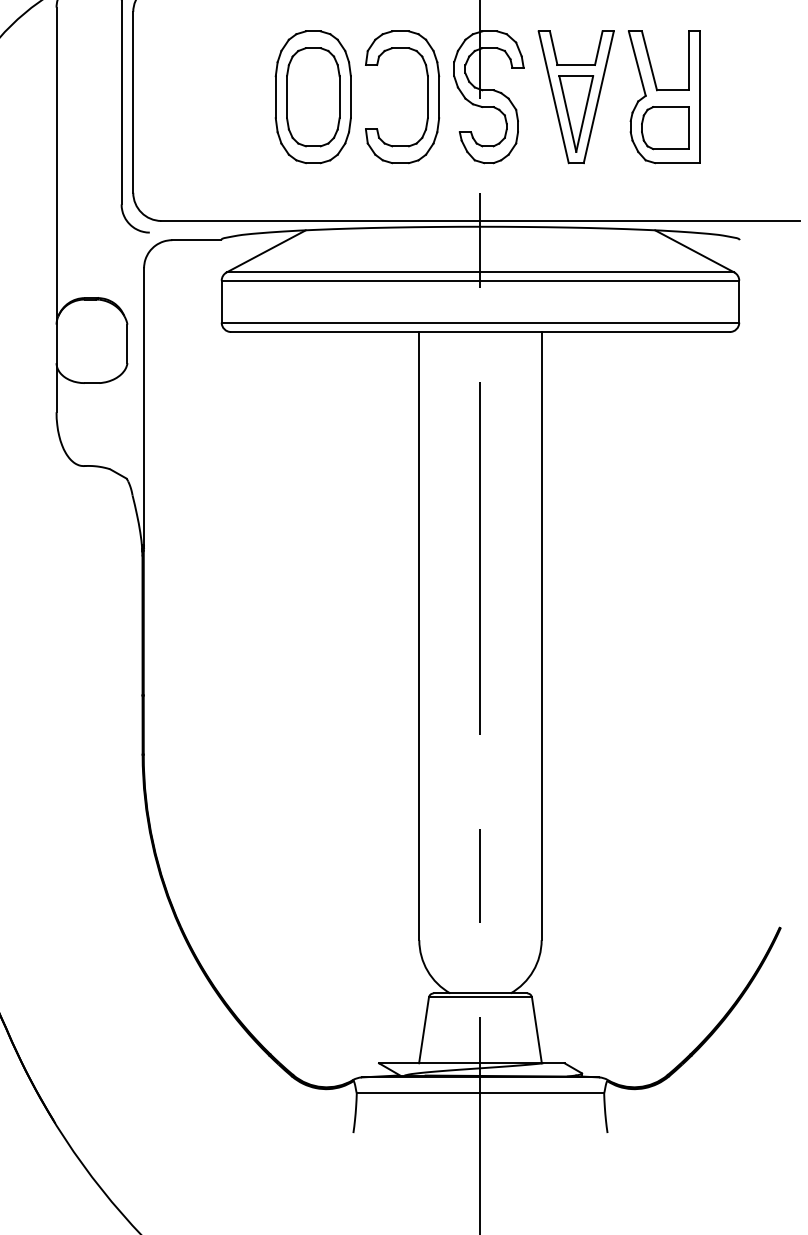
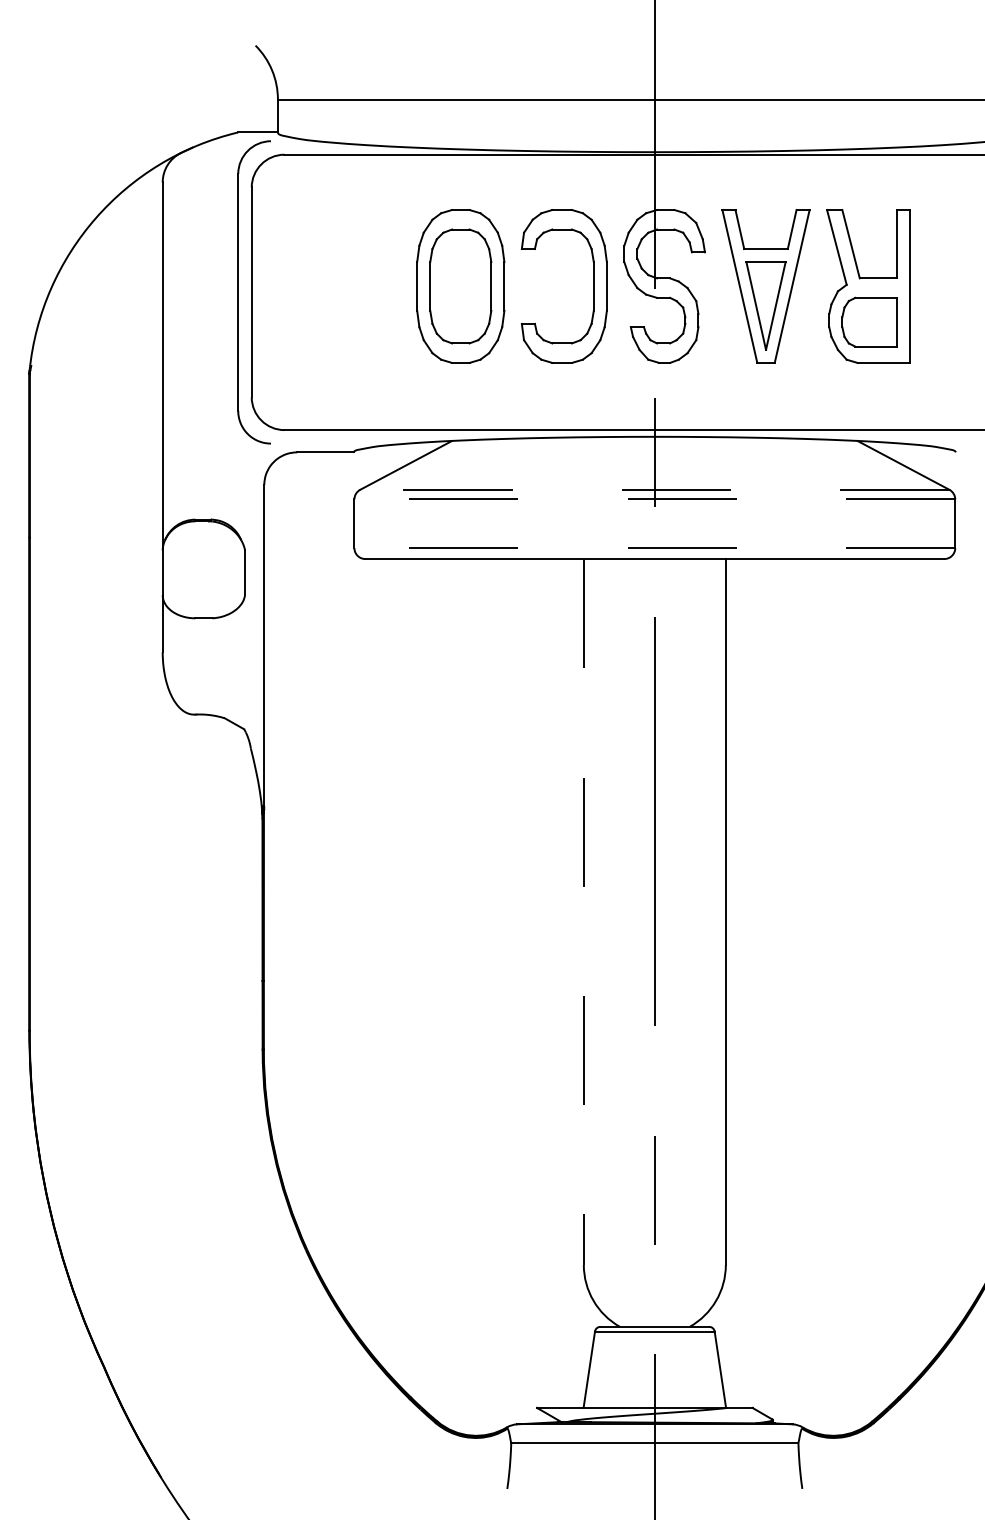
line: (480, 272) -> (654, 489), solid -> dashed
line: (480, 280) -> (654, 499), solid -> dashed
line: (480, 322) -> (654, 548), solid -> dashed
line: (419, 636) -> (583, 912), solid -> dashed

